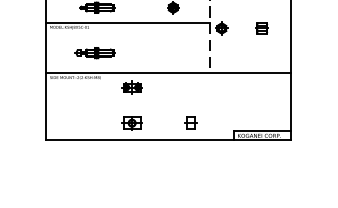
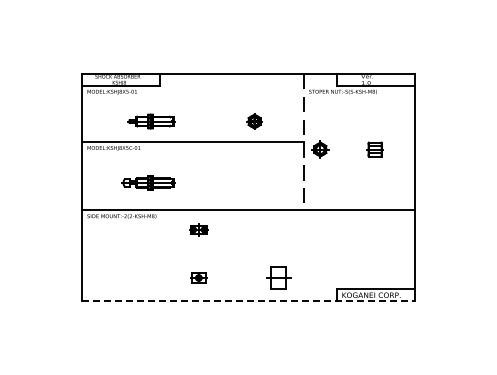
part: (131, 87) -> (198, 229), size x0.7
part: (131, 122) -> (198, 277), size x0.6
part: (190, 122) -> (278, 277), size x1.4
line: (168, 140) -> (248, 301), solid -> dashed

